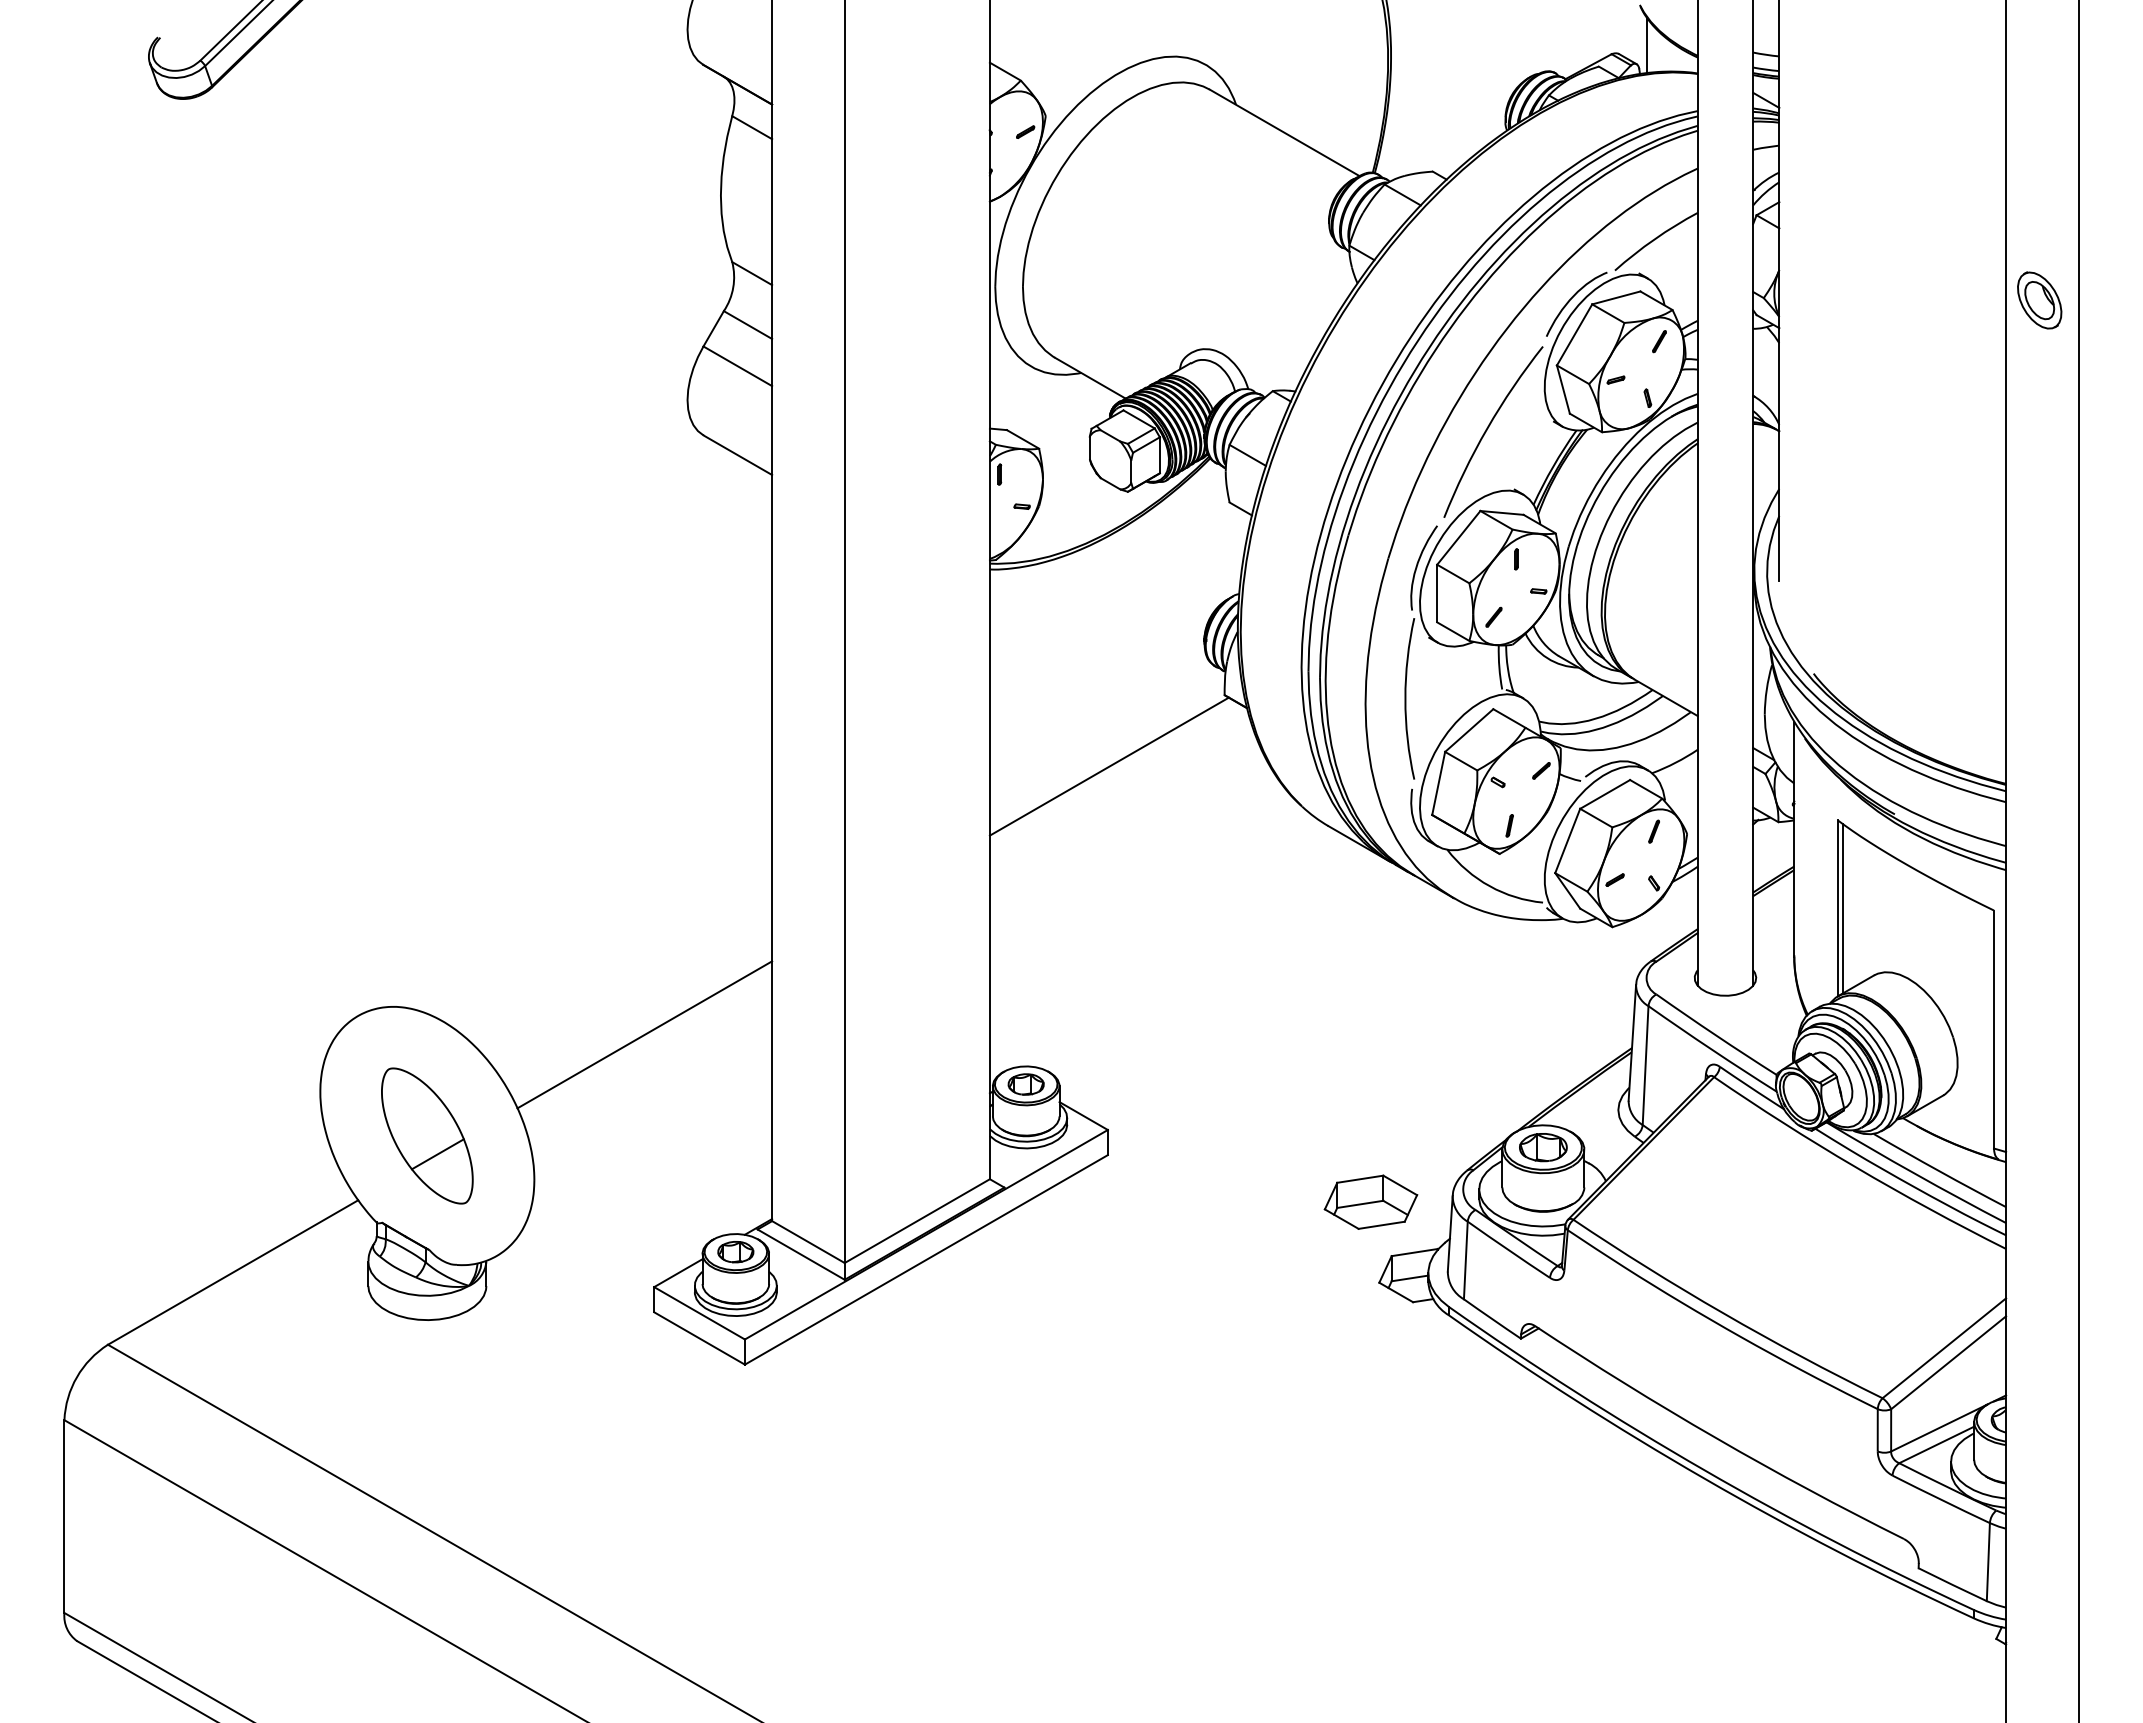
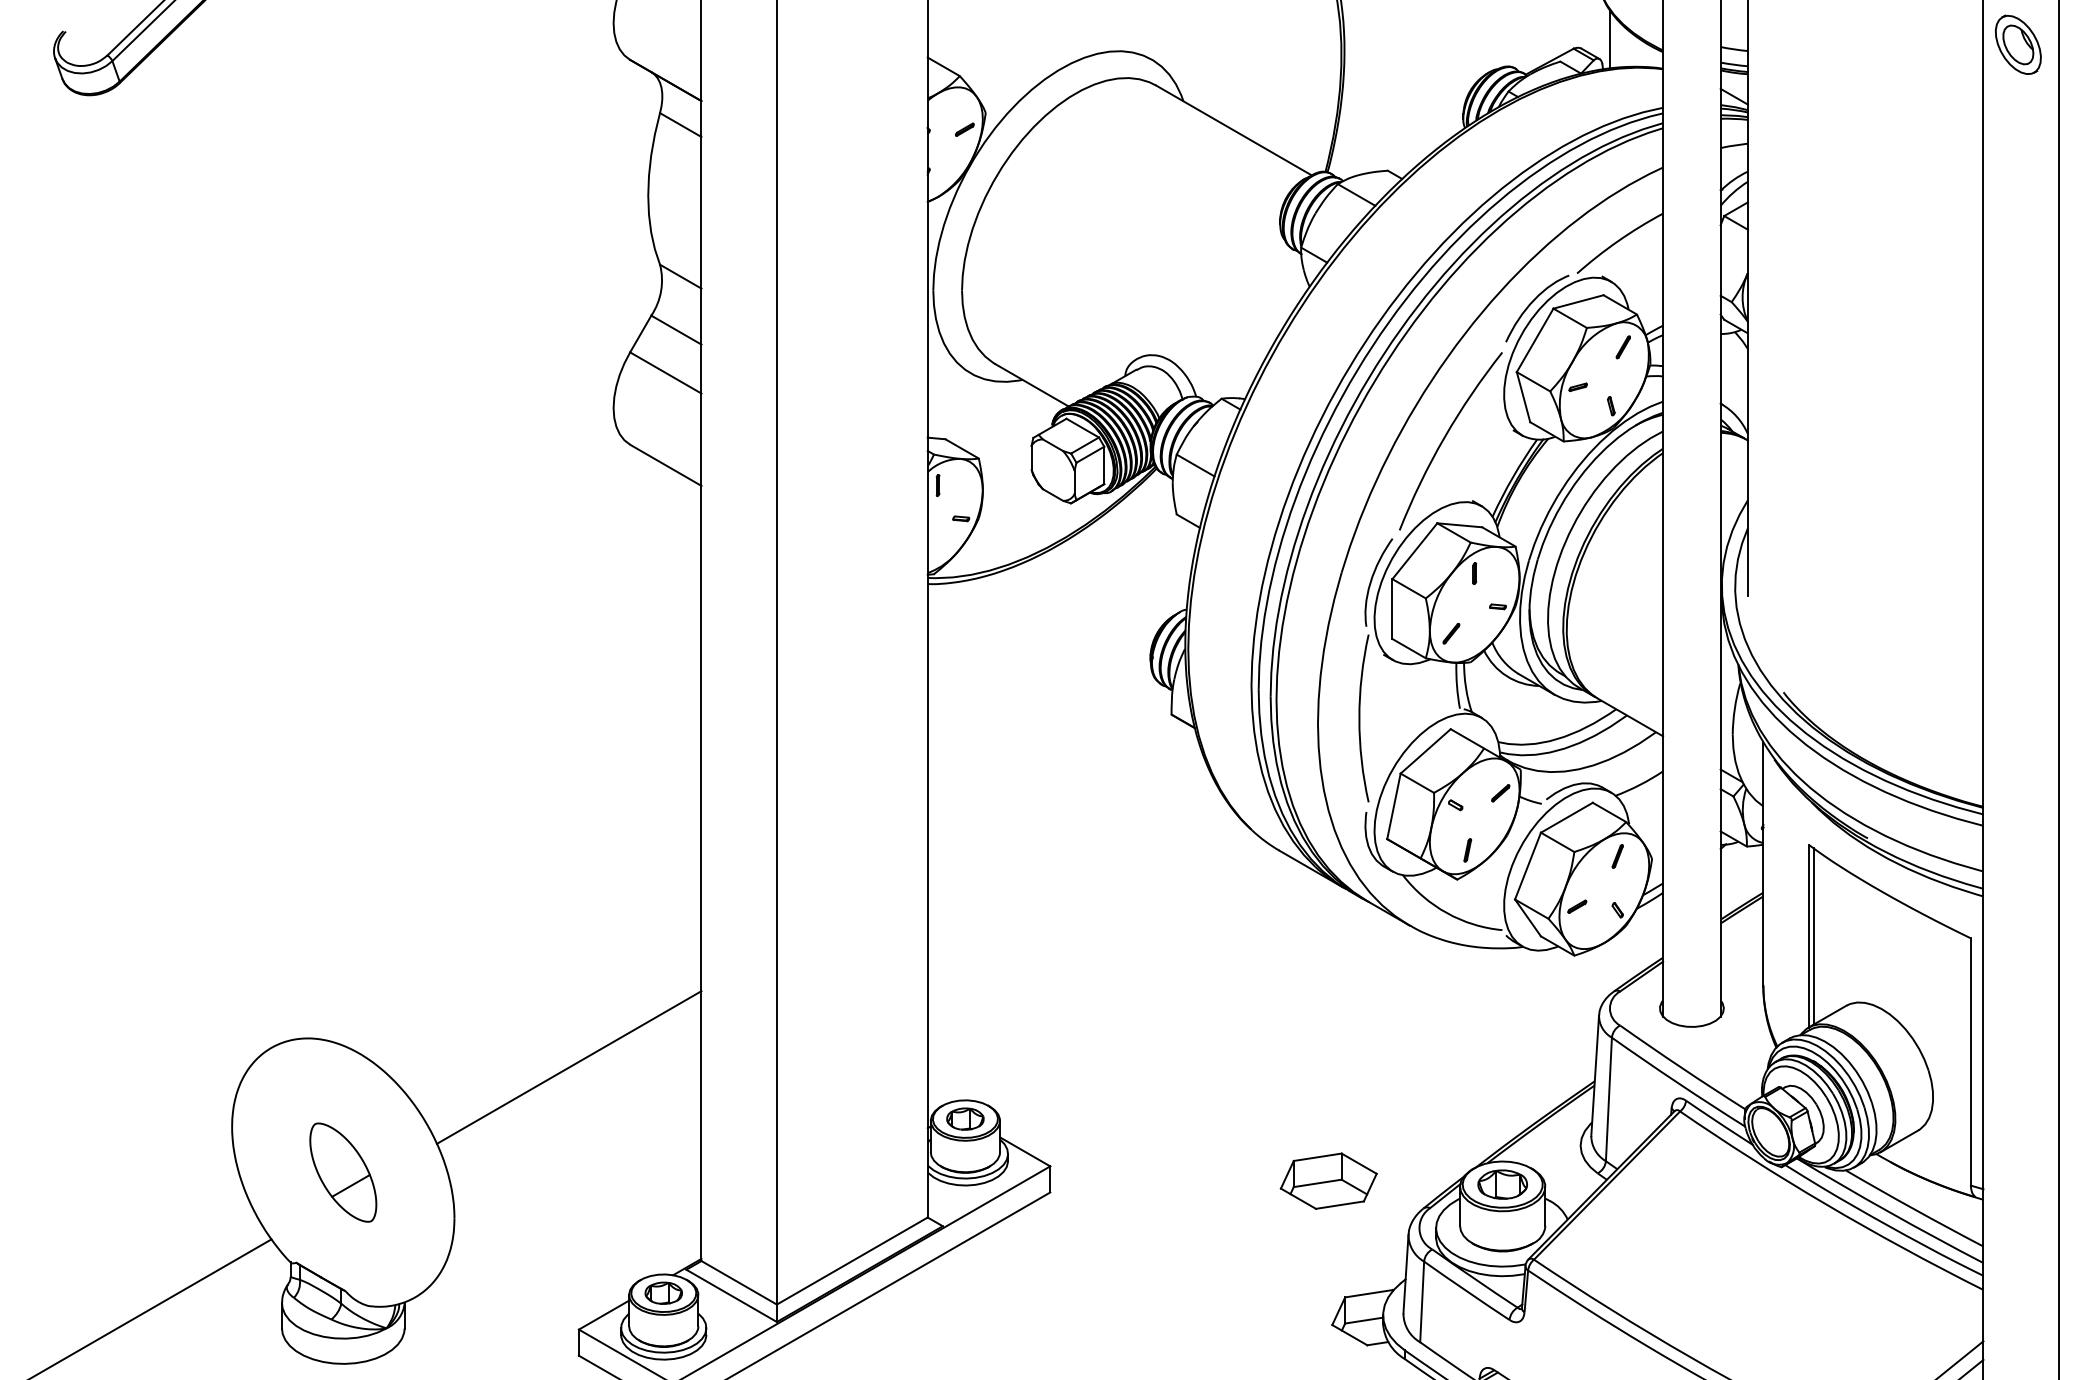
part: (2039, 300) -> (2018, 44), moved
line: (1108, 766) -> (1050, 788), removed
part: (427, 1135) -> (343, 1172), size x0.7
part: (1370, 1201) -> (1328, 1180), moved

